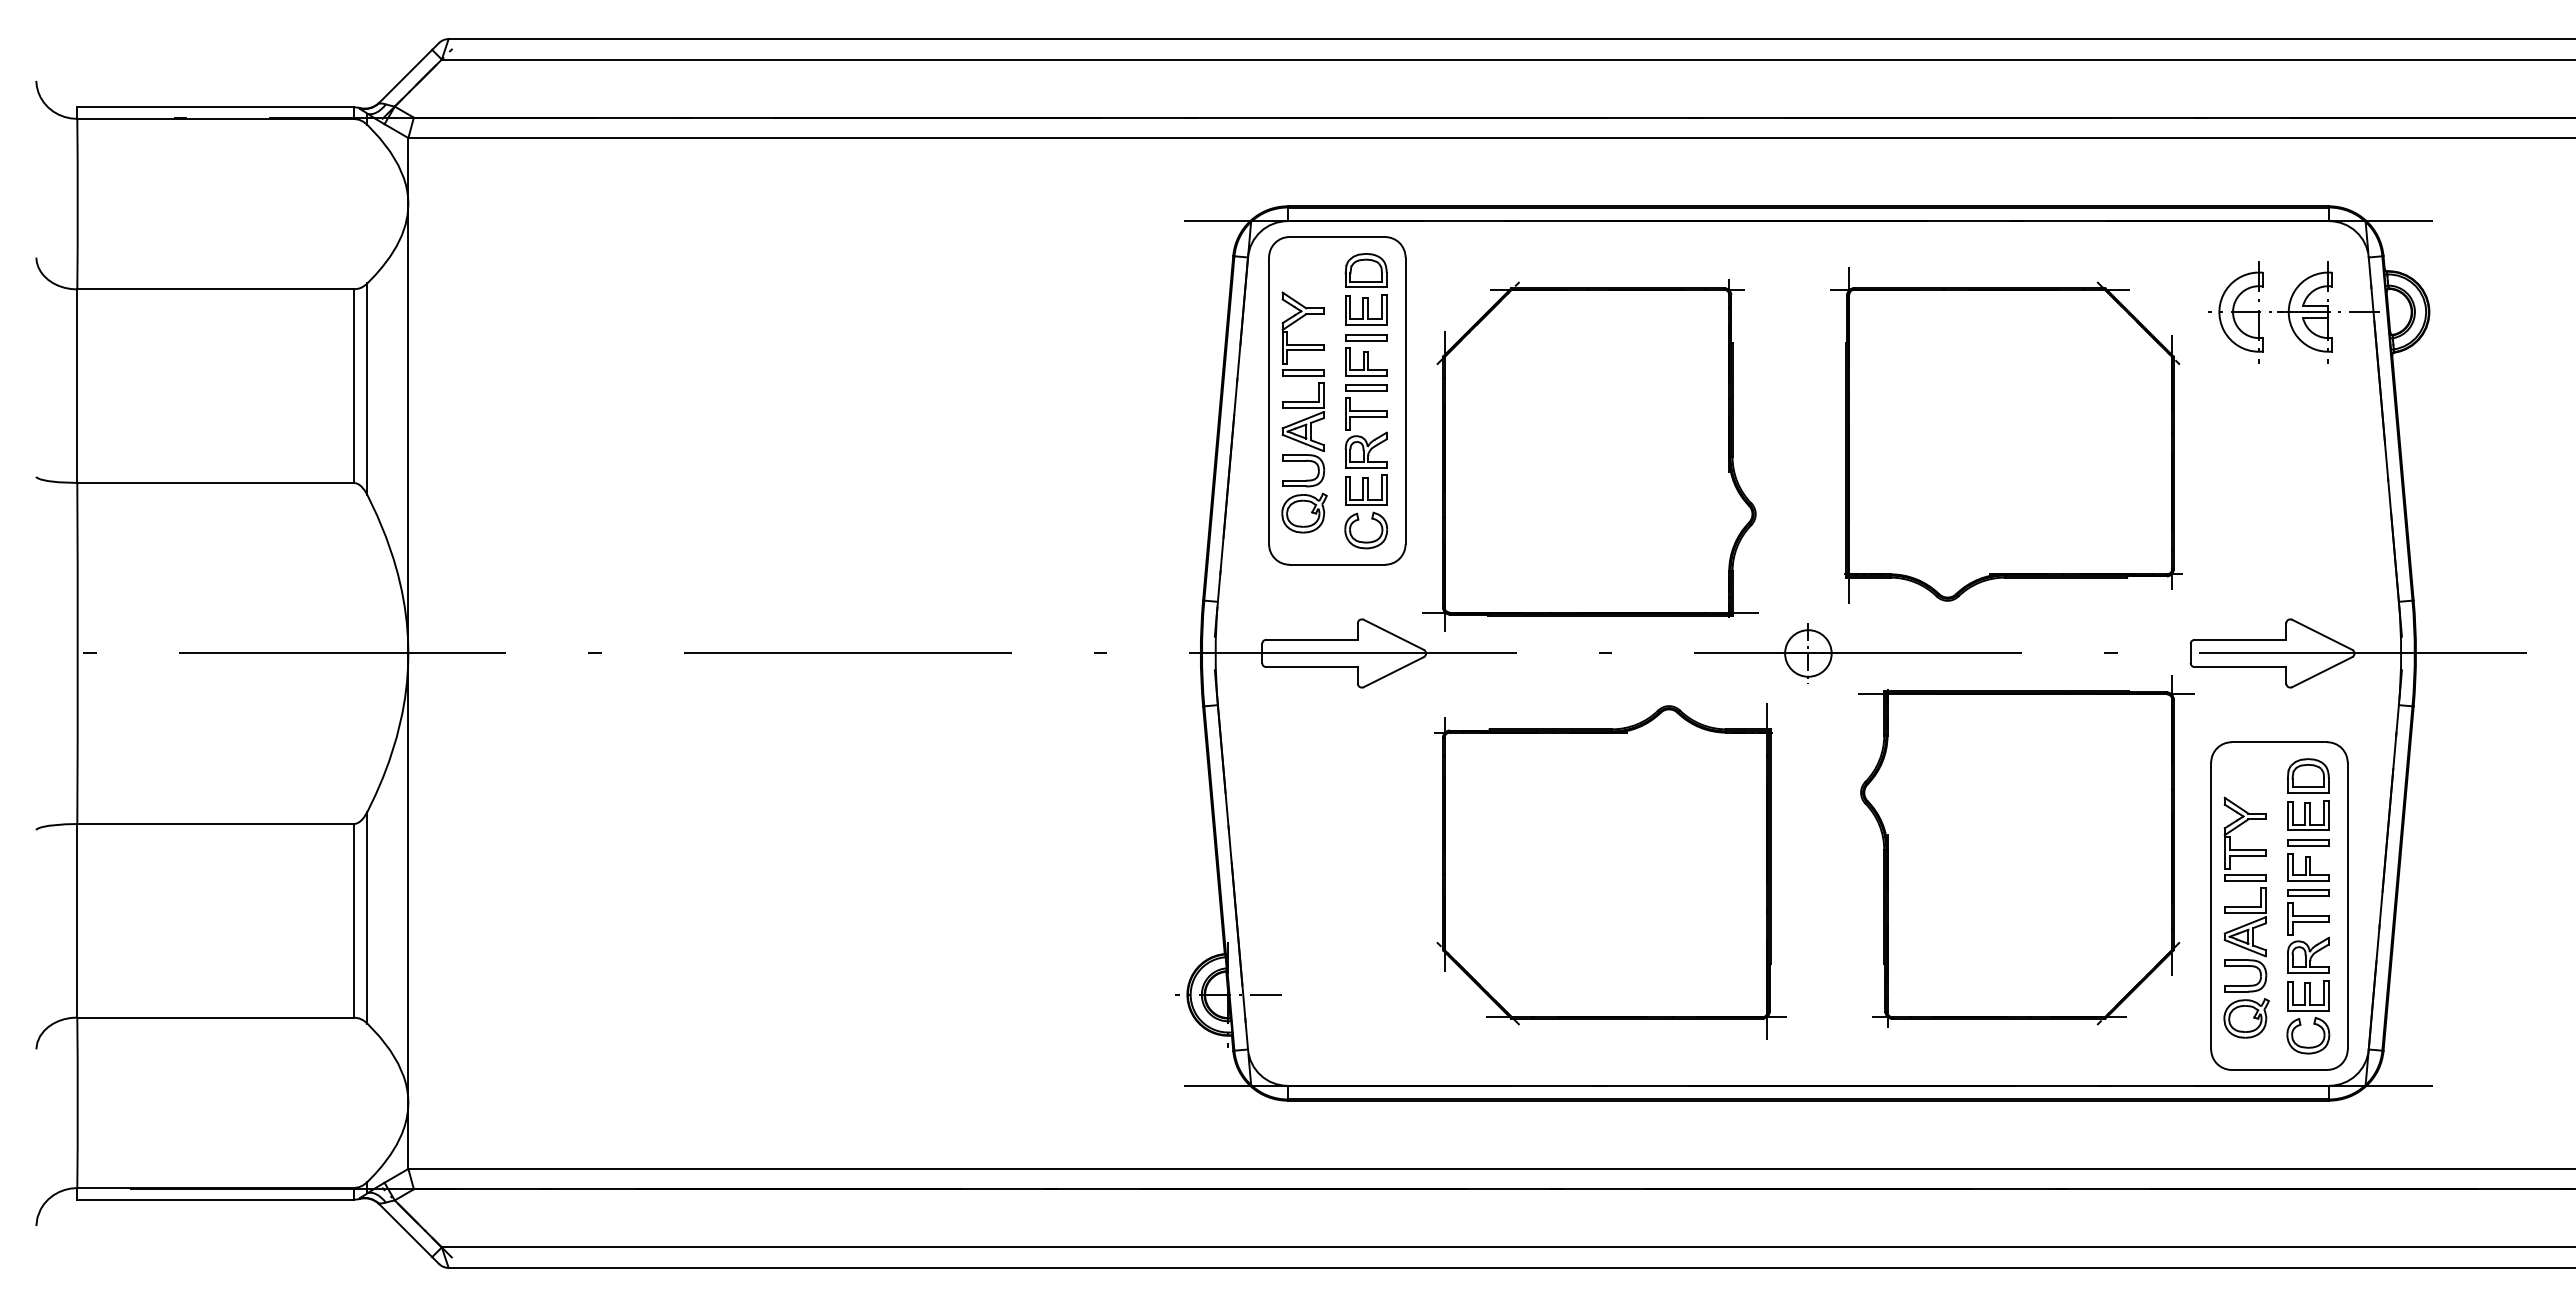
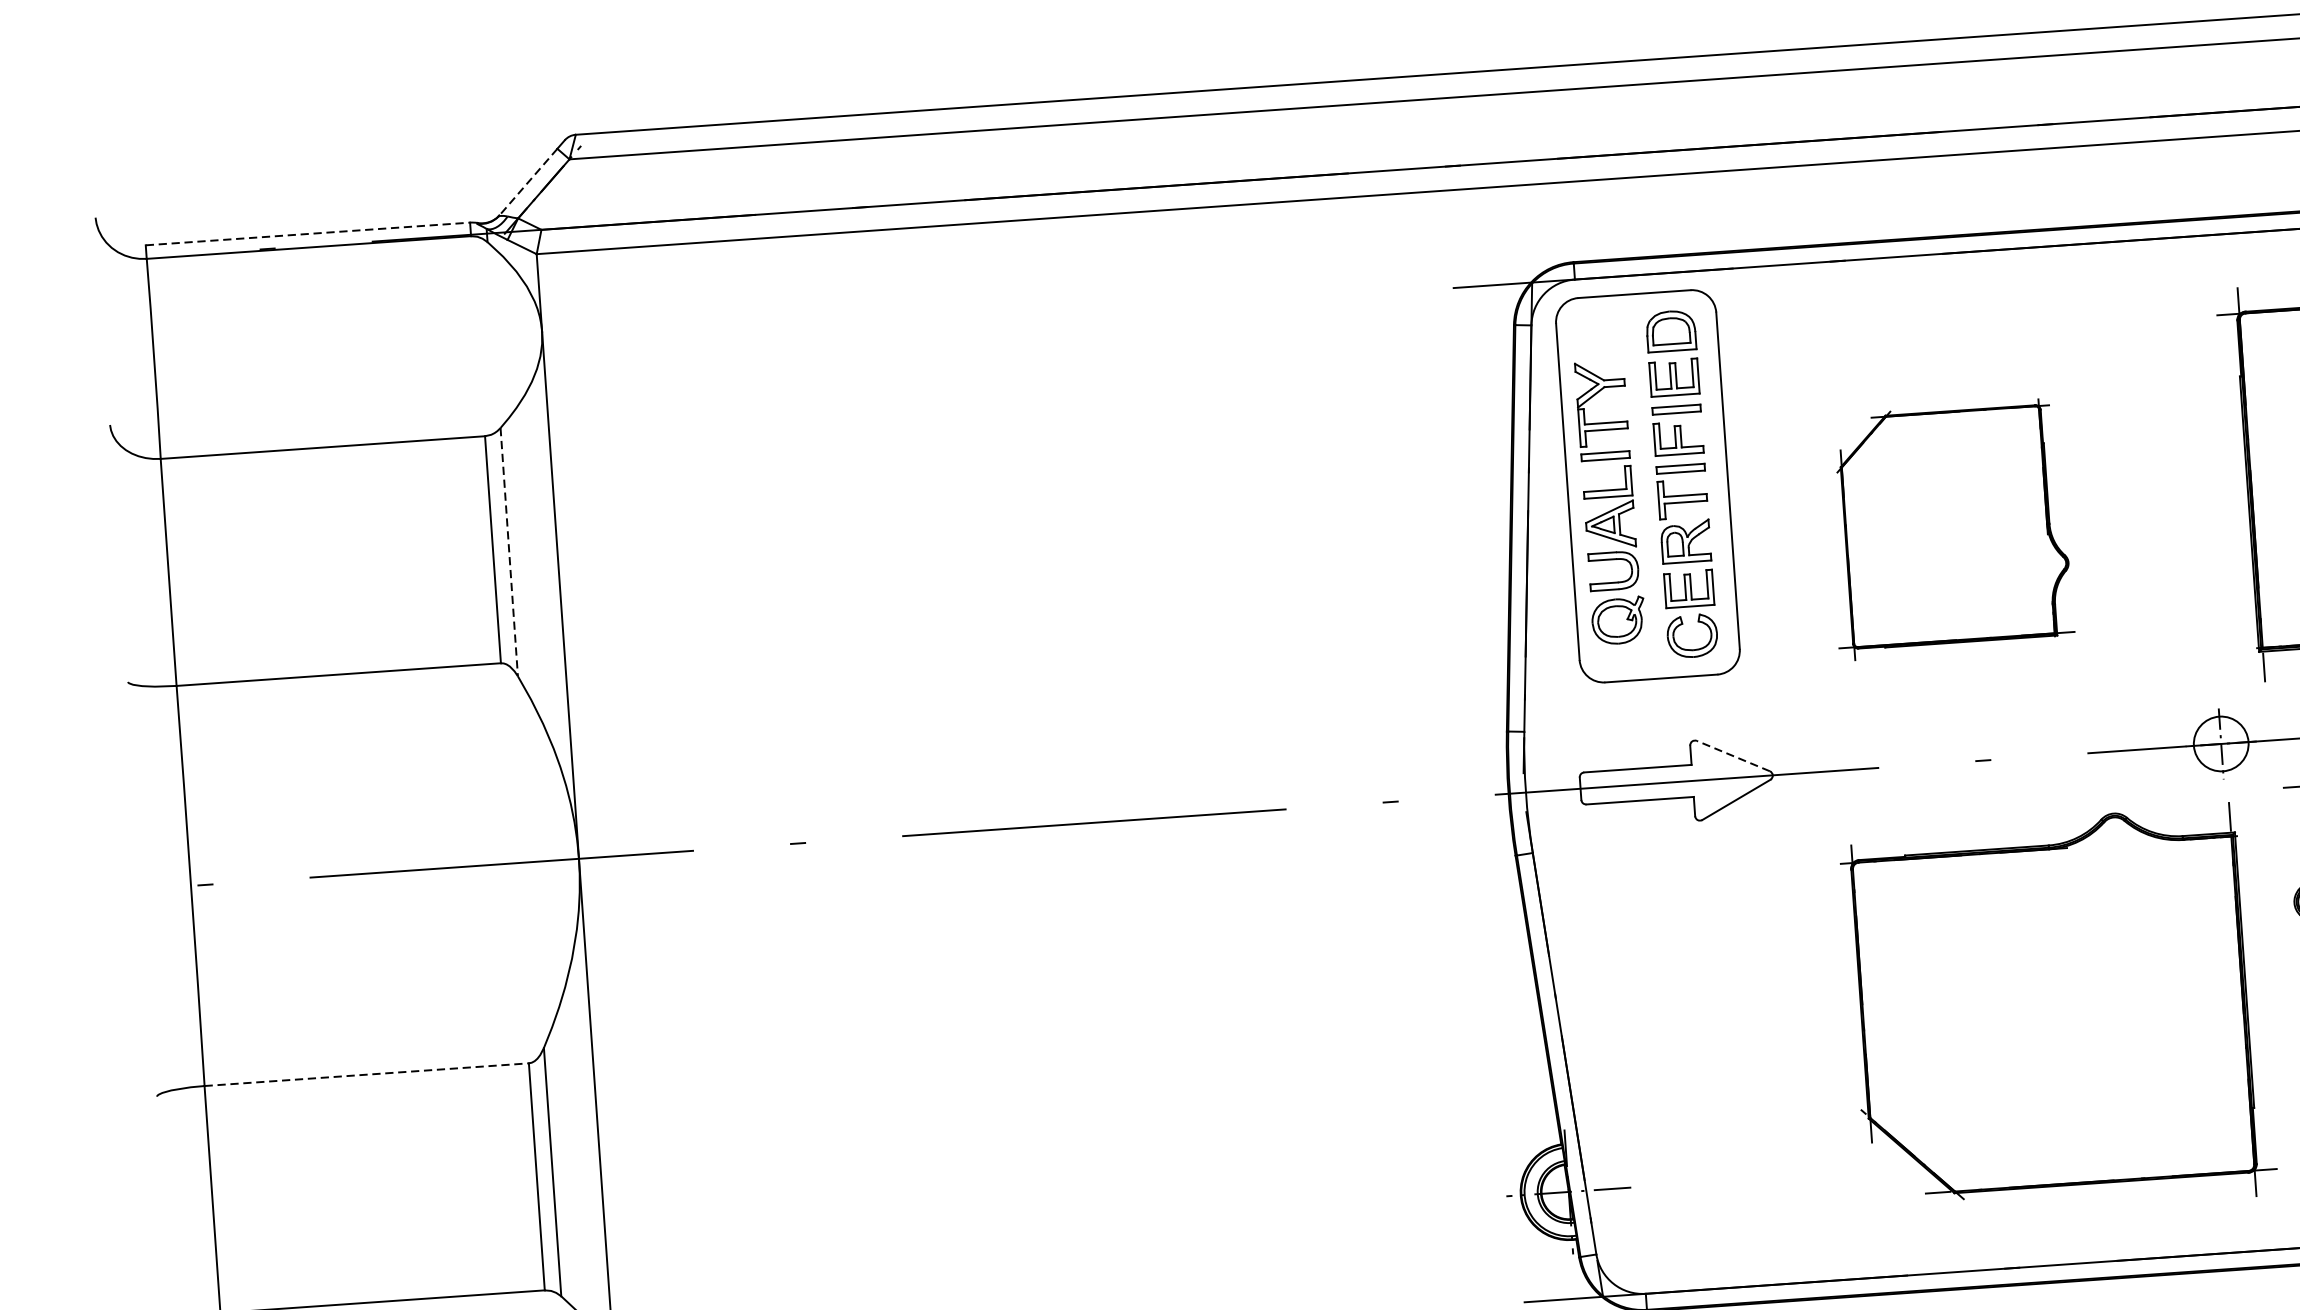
line: (405, 76) -> (528, 182), solid -> dashed
line: (216, 107) -> (309, 234), solid -> dashed
line: (367, 389) -> (509, 552), solid -> dashed
part: (1590, 455) -> (1949, 529), size x0.6
line: (1393, 634) -> (1732, 755), solid -> dashed
line: (216, 824) -> (367, 1075), solid -> dashed
part: (1610, 871) -> (2058, 1012), moved

